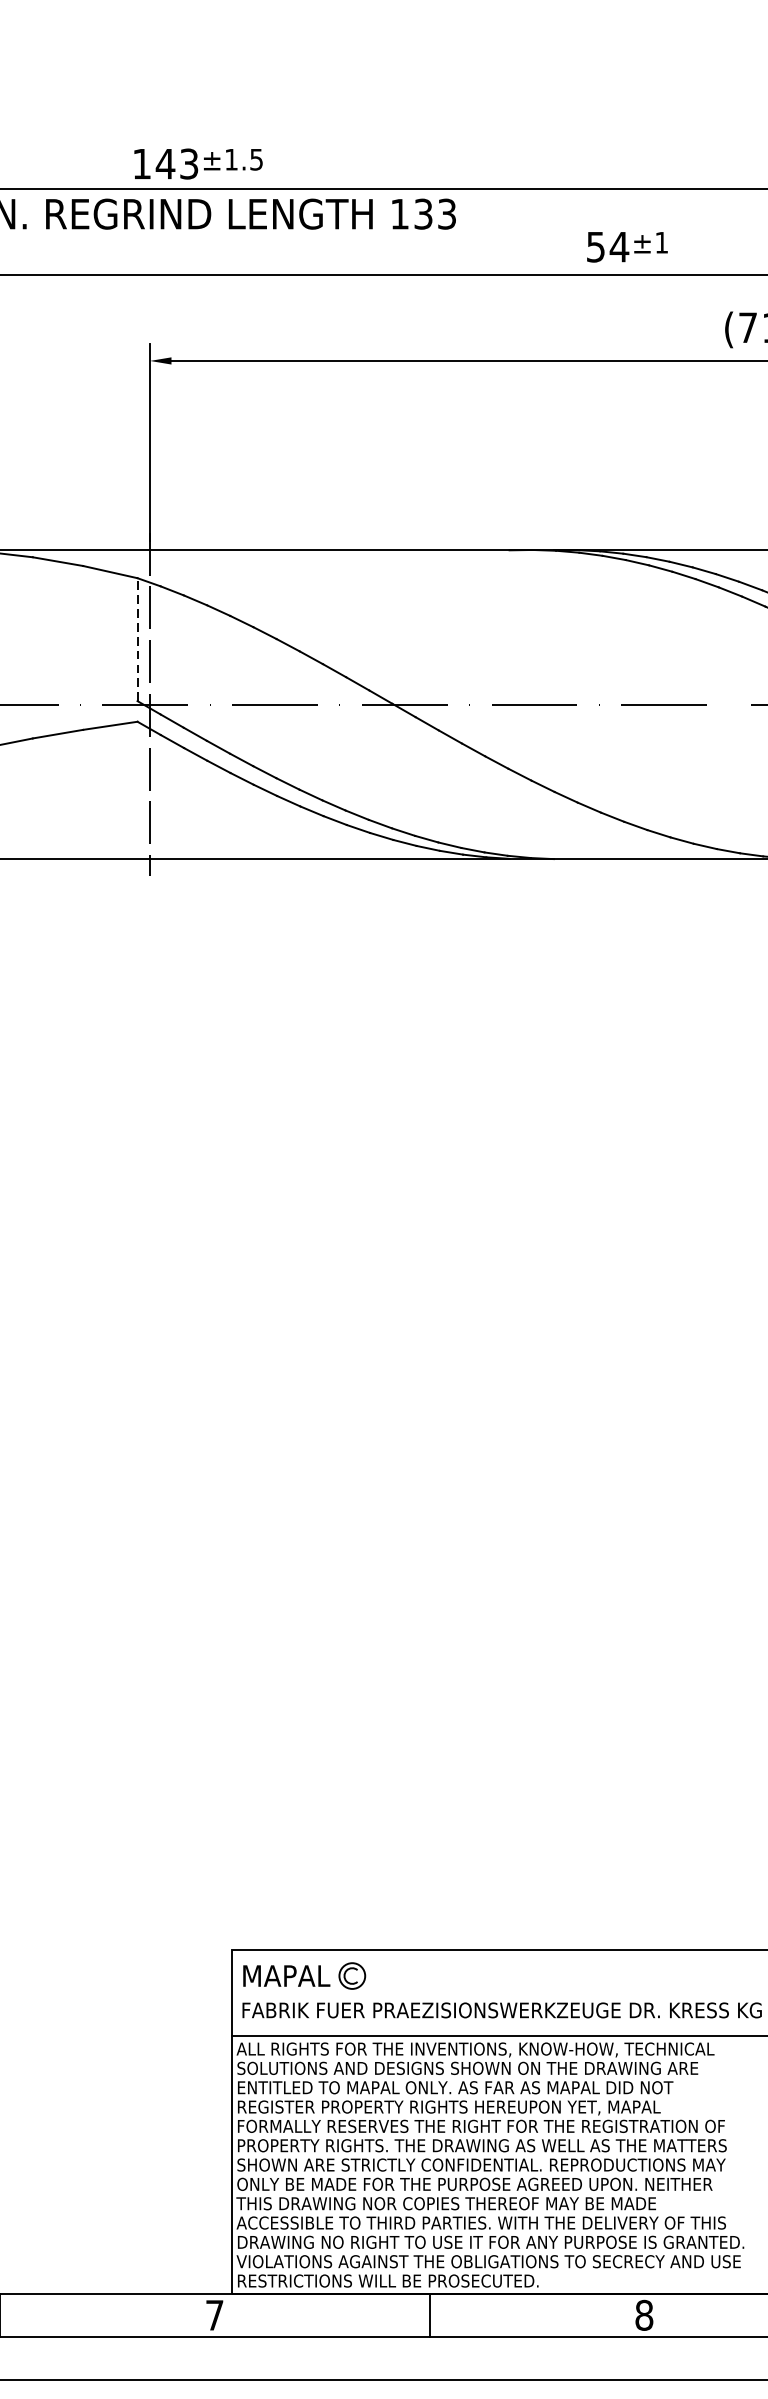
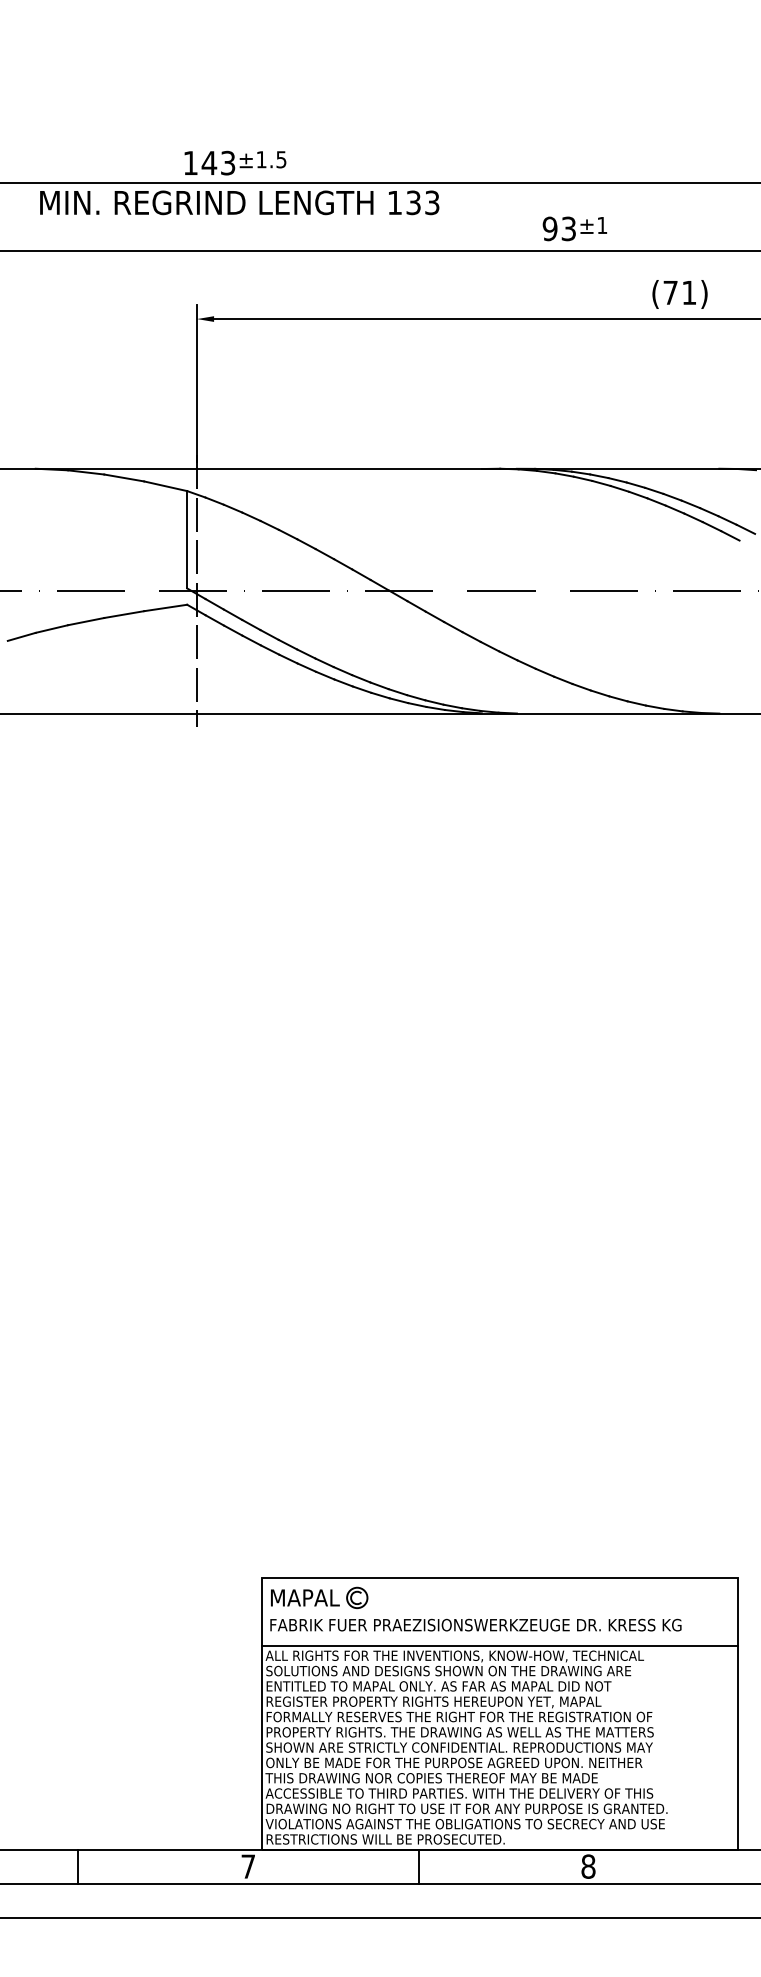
text: (607, 246) -> (559, 228), 54 -> 93
line: (137, 639) -> (187, 539), dashed -> solid

